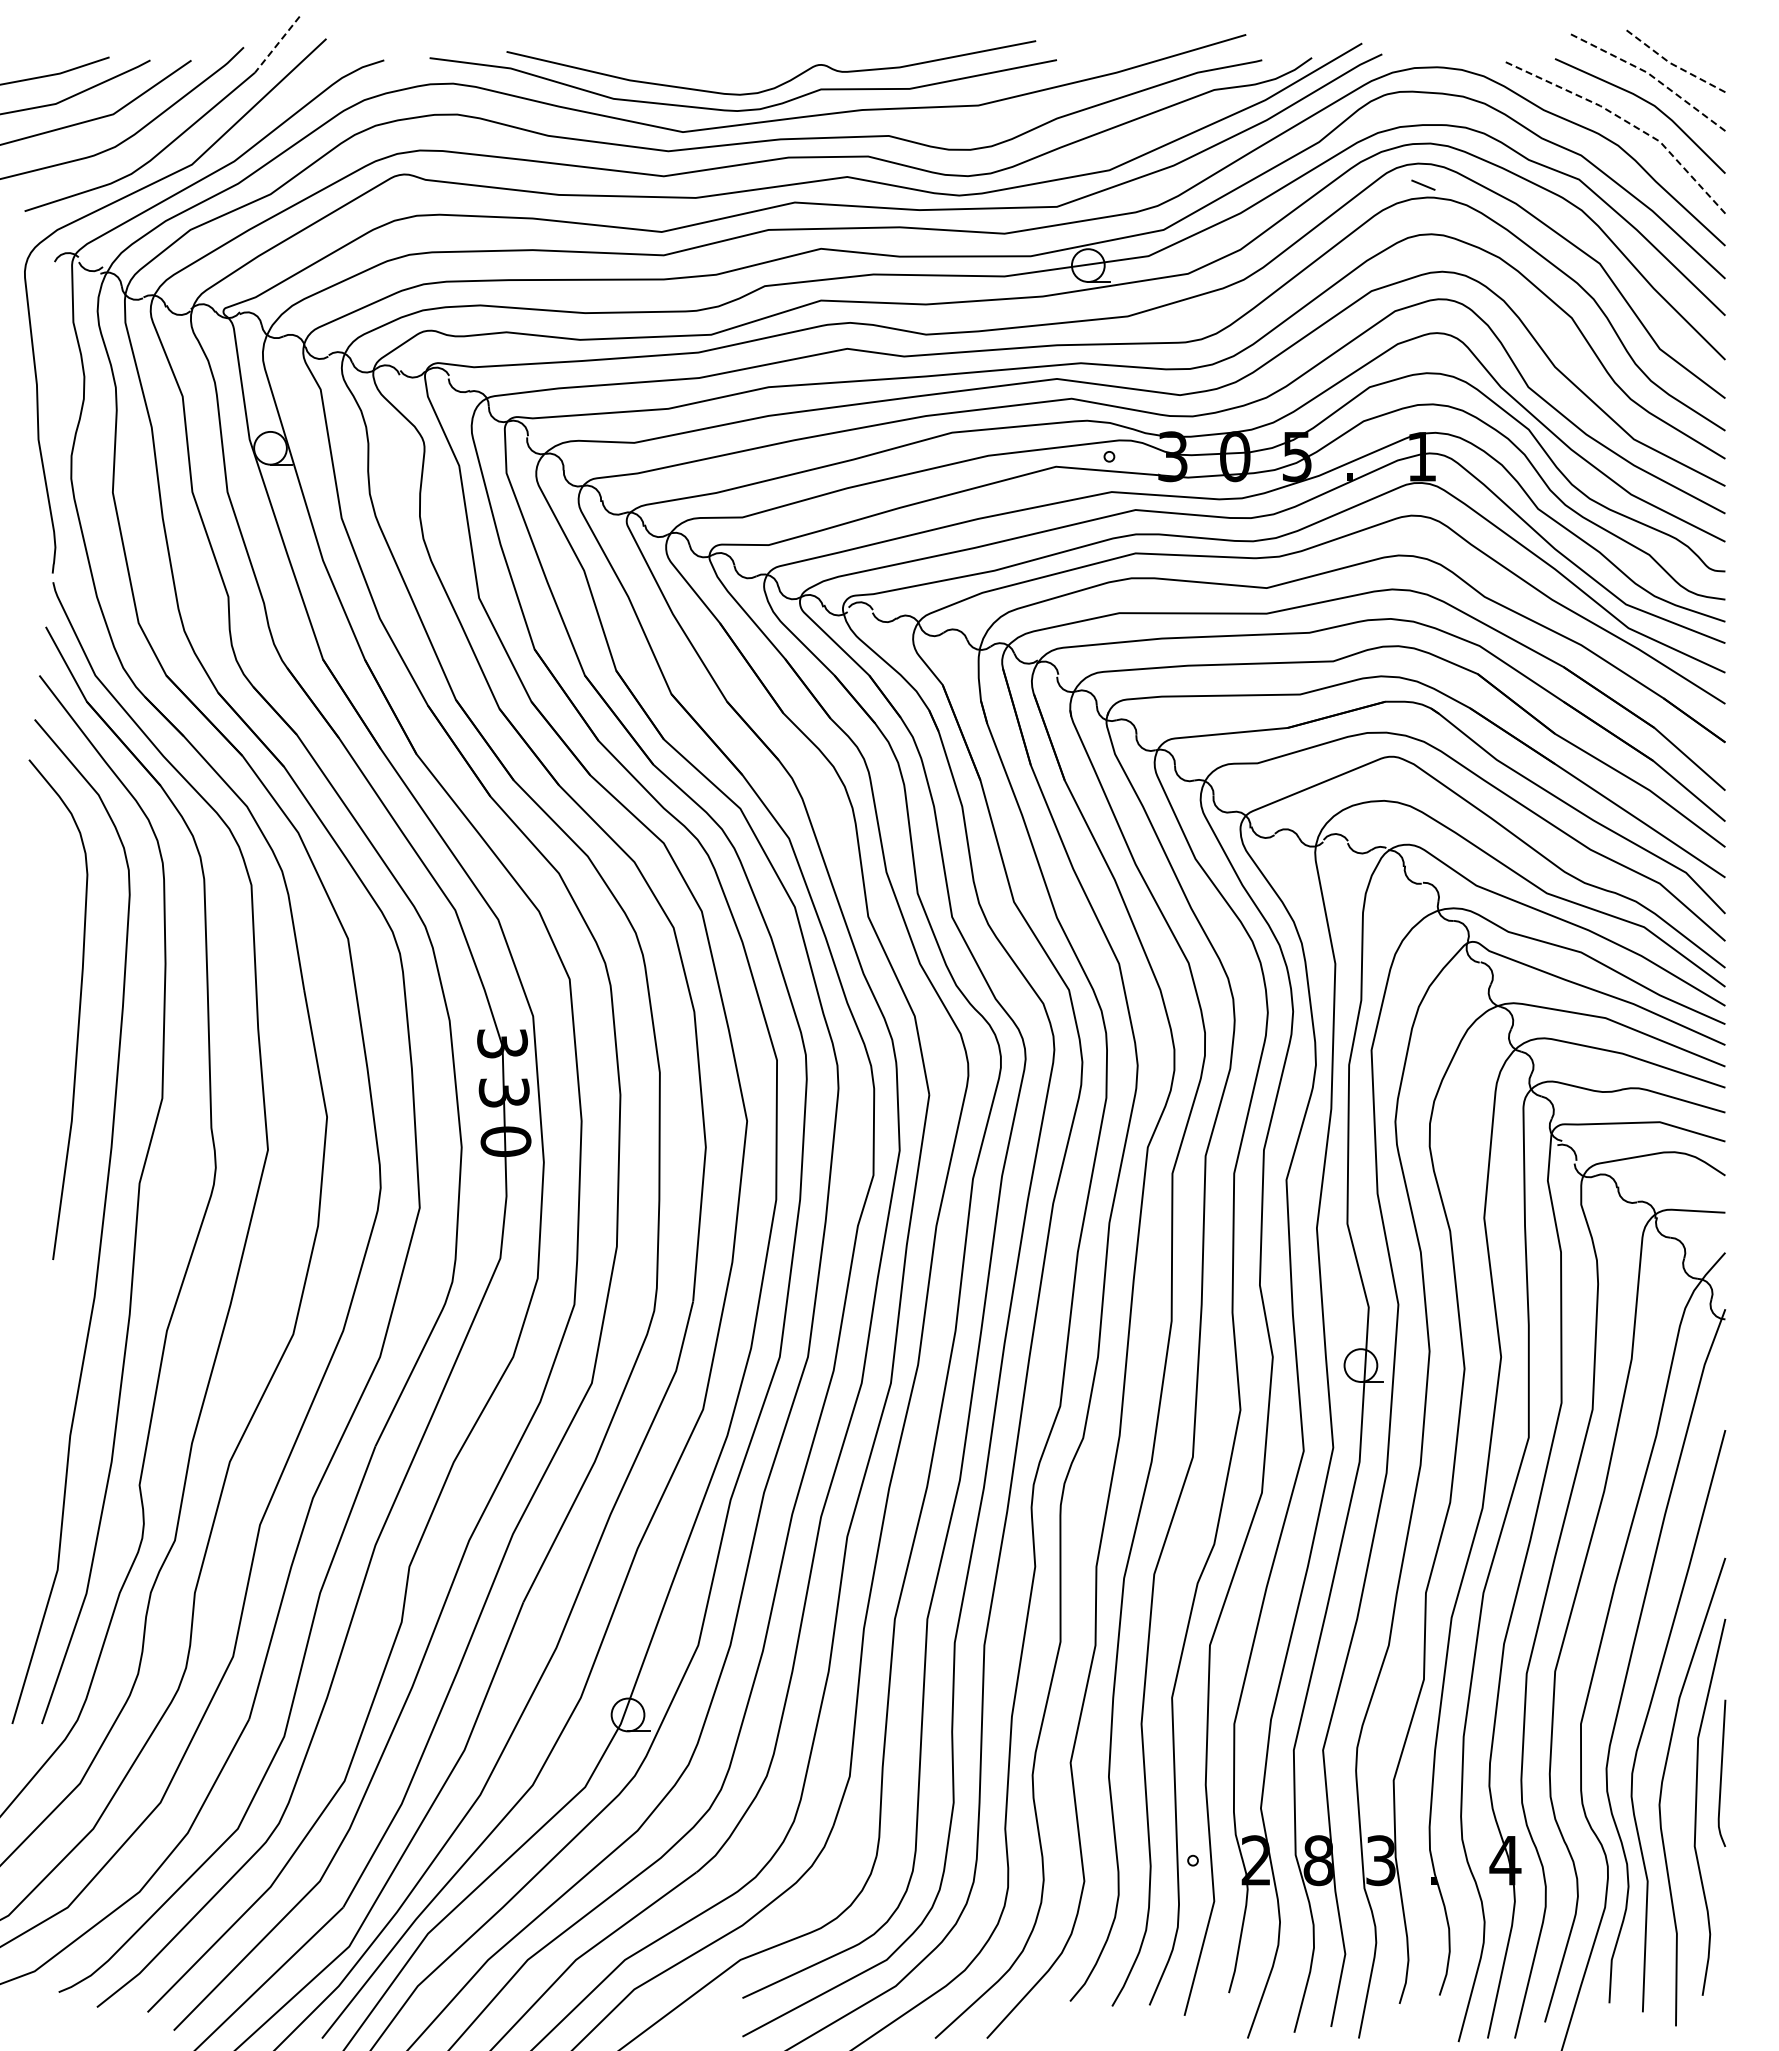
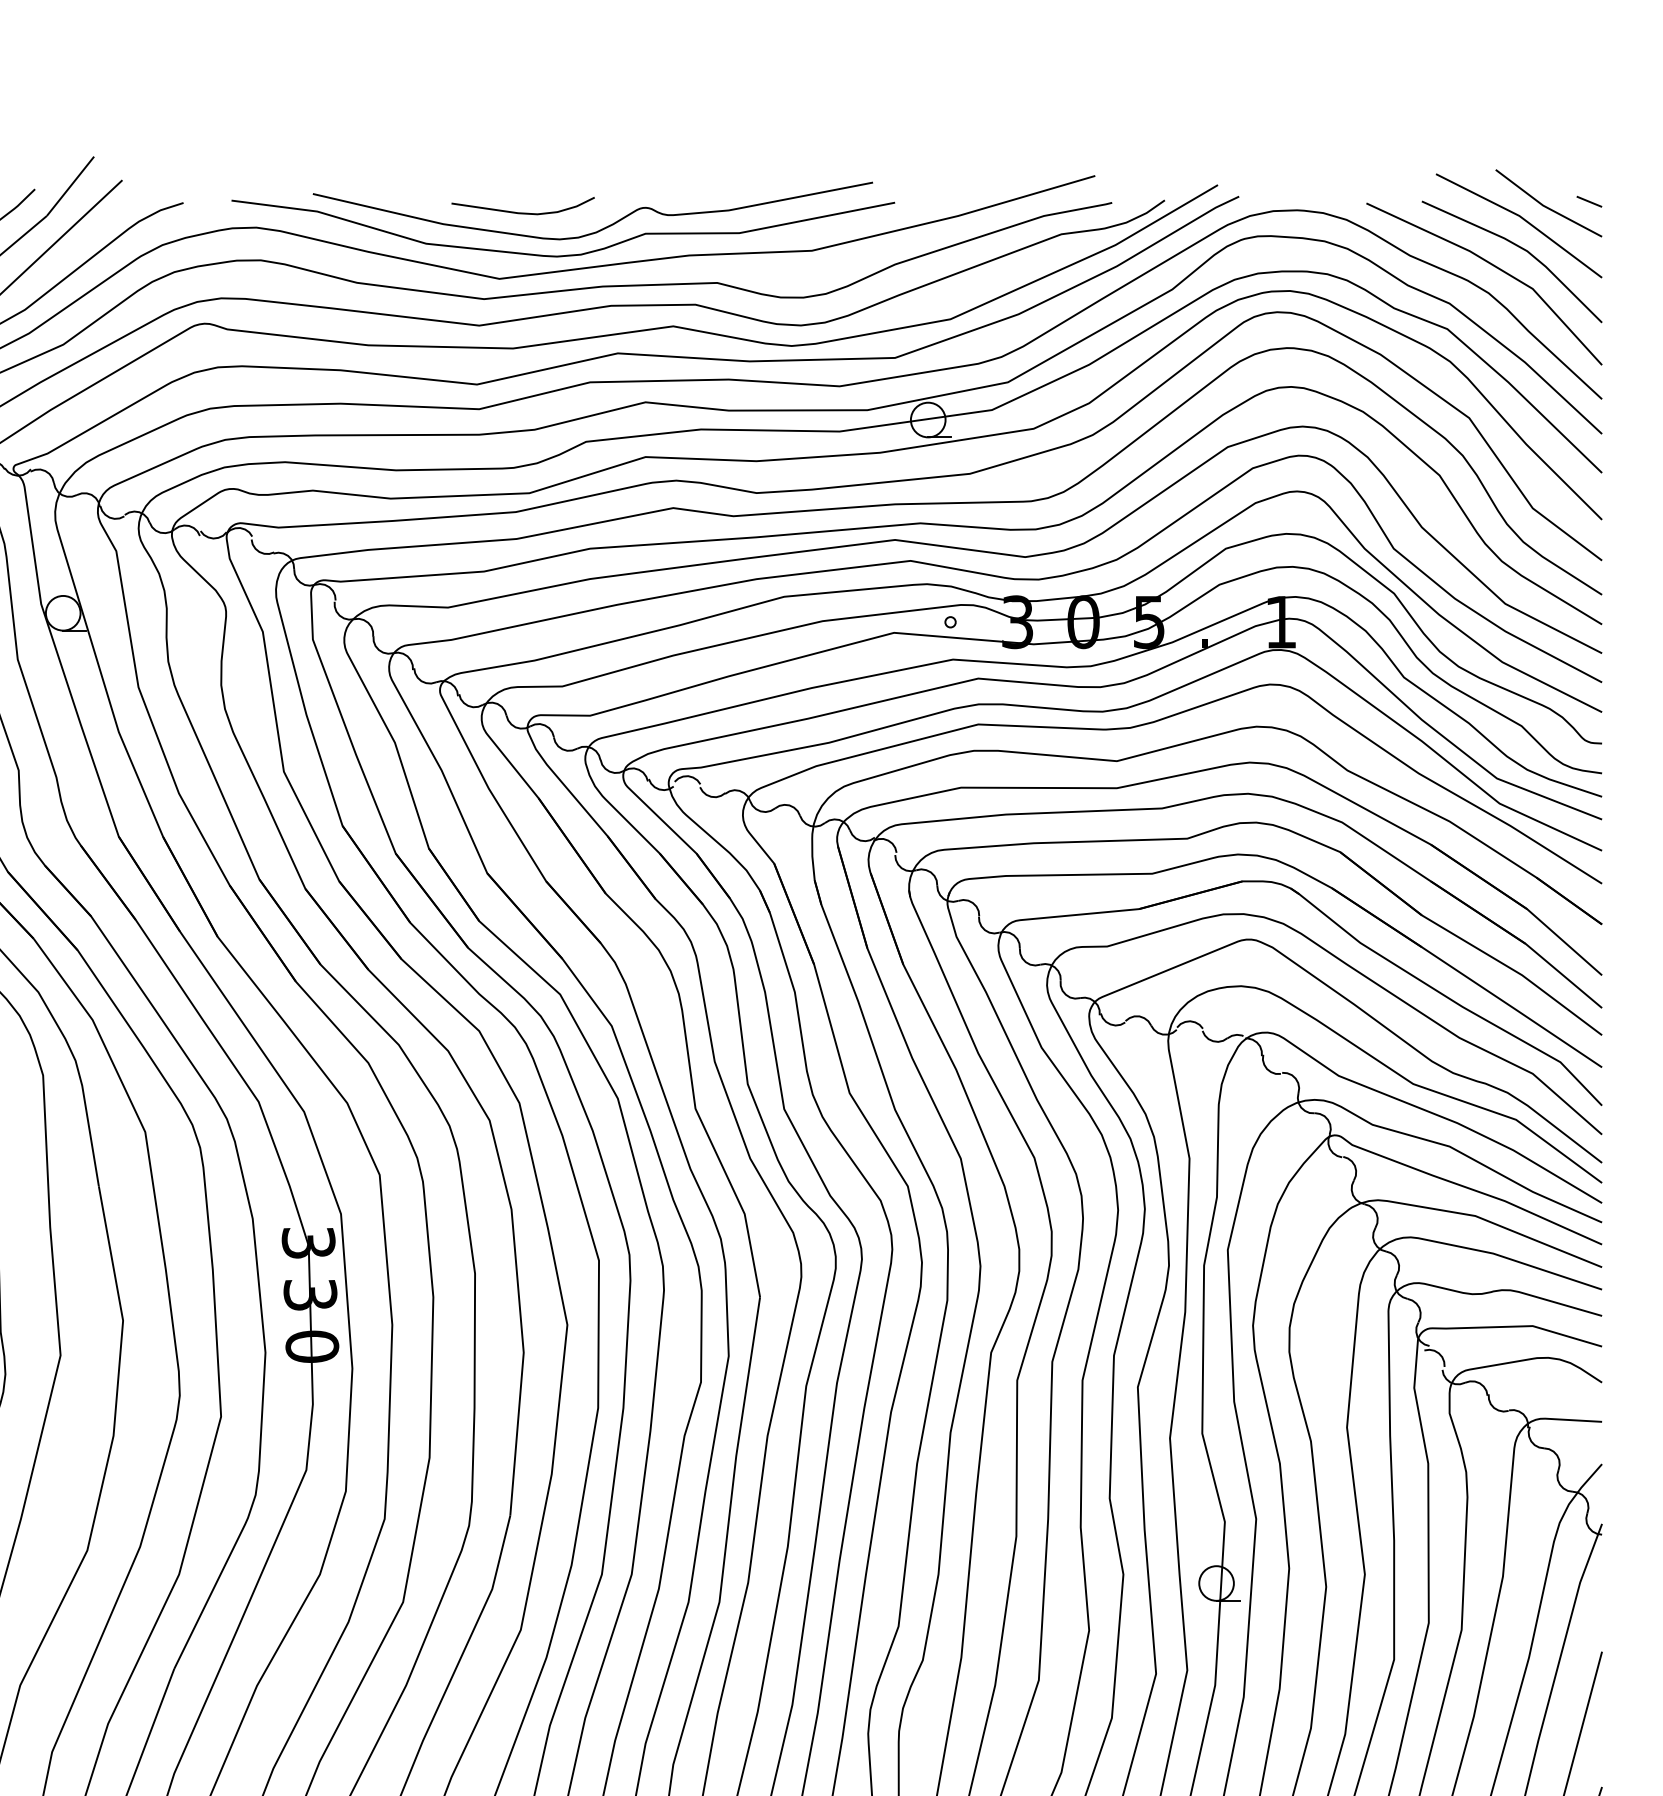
line: (277, 44) -> (70, 186), dashed -> solid
line: (1672, 64) -> (1546, 207), dashed -> solid
curve: (705, 69) -> (523, 212), added
line: (1650, 75) -> (1522, 218), dashed -> solid
line: (1625, 121) -> (1496, 267), dashed -> solid
line: (1423, 184) -> (1589, 201), moved

